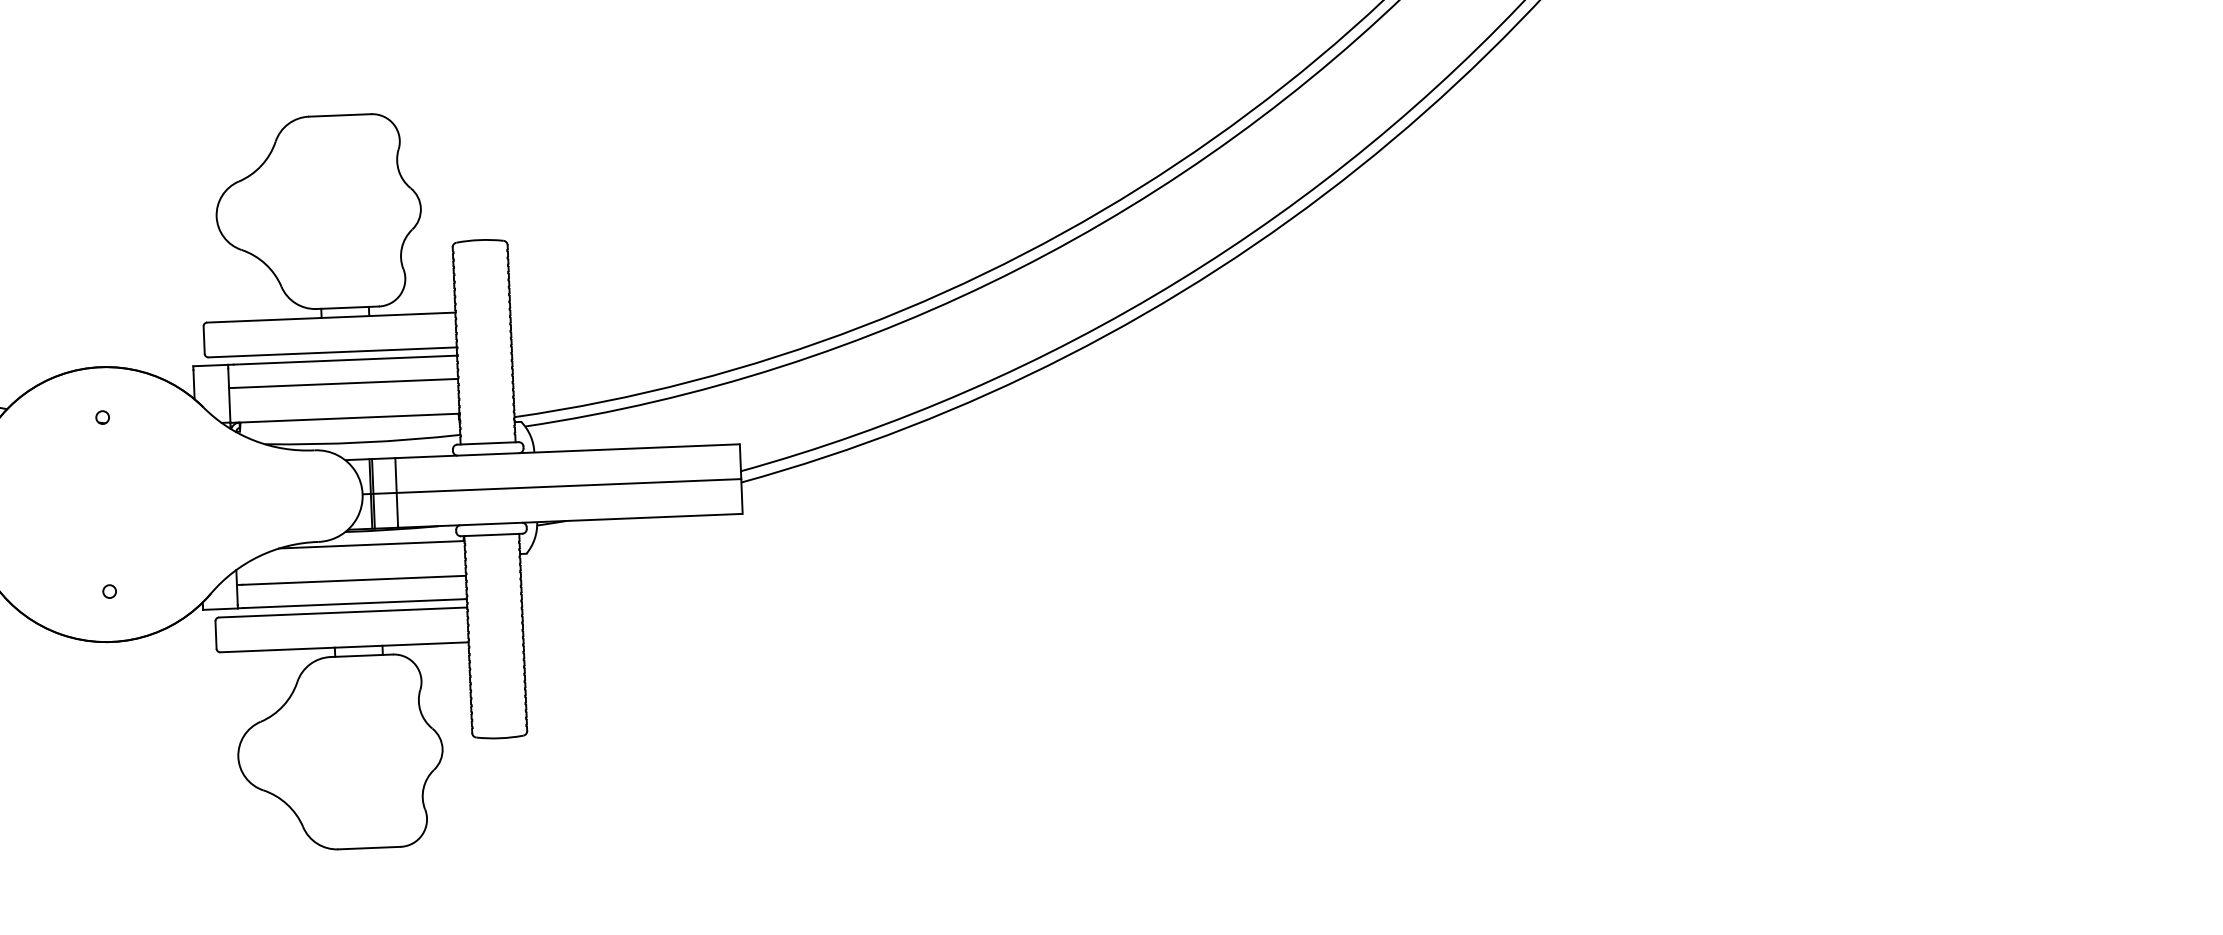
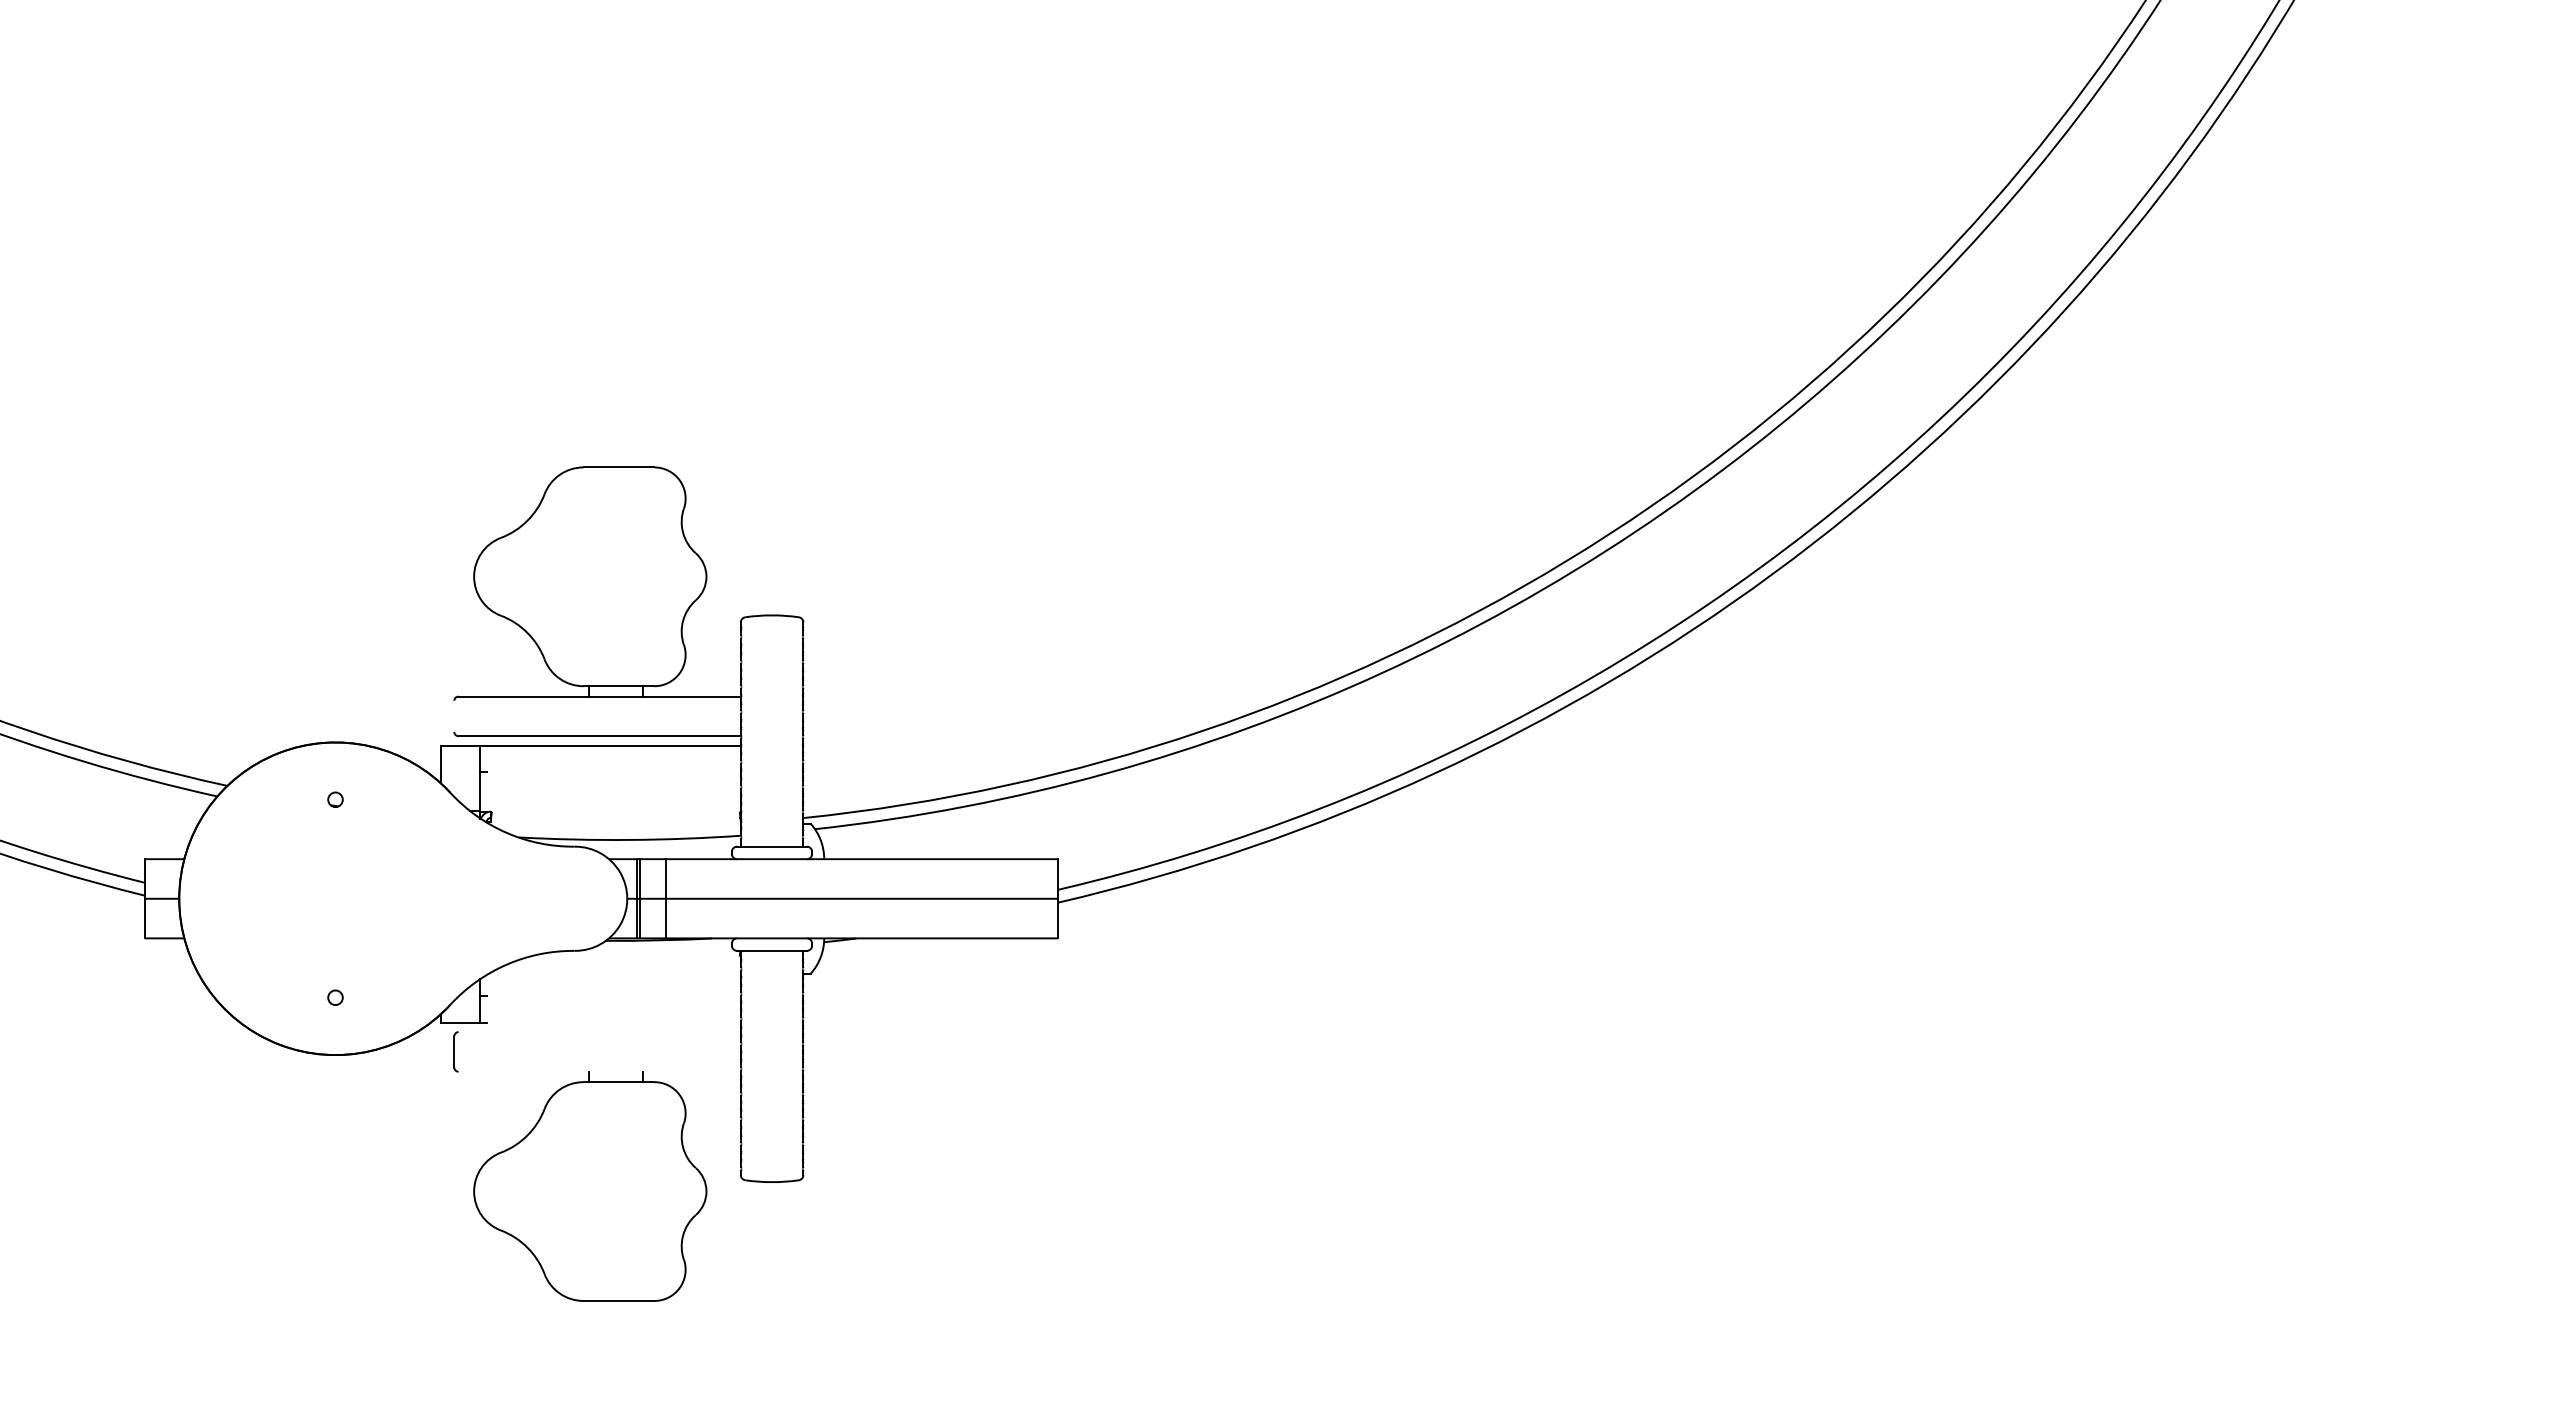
line: (204, 340) -> (454, 716), removed
line: (346, 383) -> (613, 772), removed
line: (347, 418) -> (613, 811), removed
line: (371, 544) -> (634, 956), removed
line: (353, 580) -> (613, 996), removed
line: (354, 603) -> (613, 1022), removed
line: (342, 612) -> (599, 1032), removed
line: (344, 647) -> (599, 1071), removed

